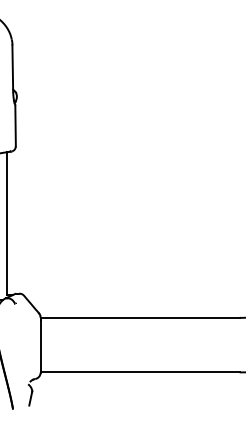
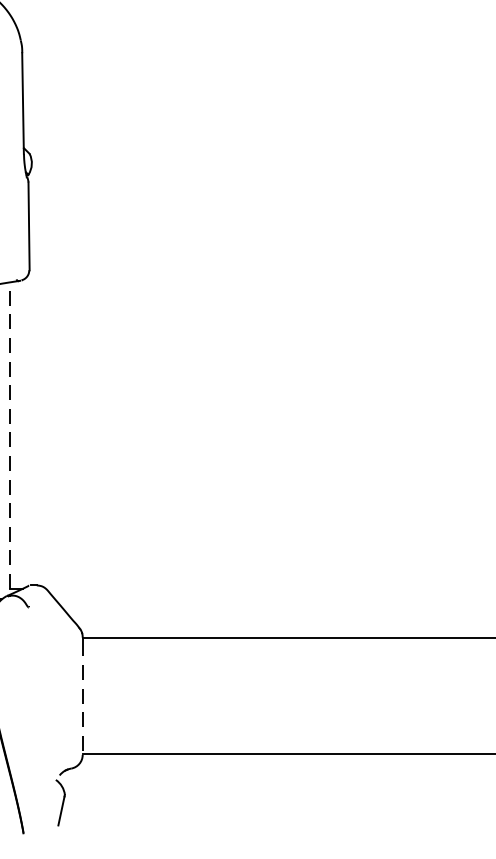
line: (6, 223) -> (9, 435), solid -> dashed
line: (40, 346) -> (82, 698), solid -> dashed

